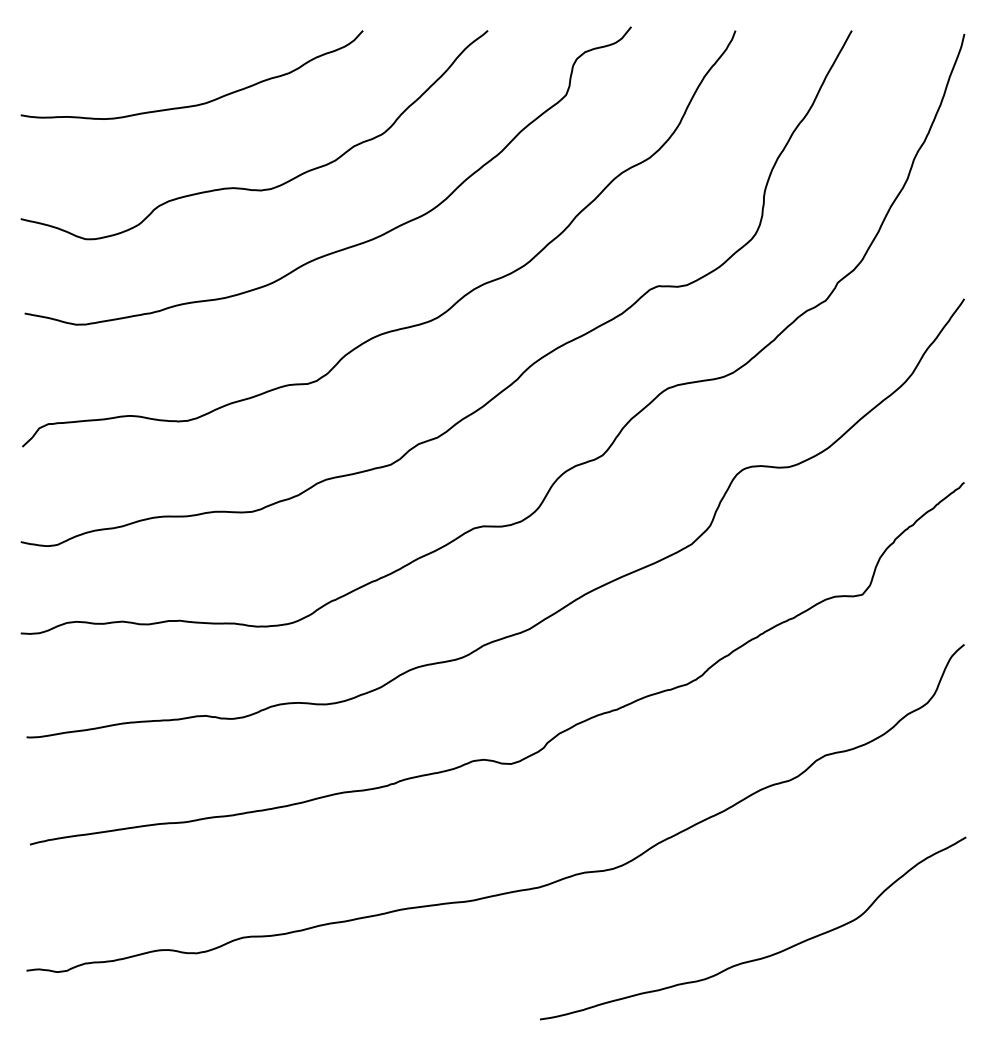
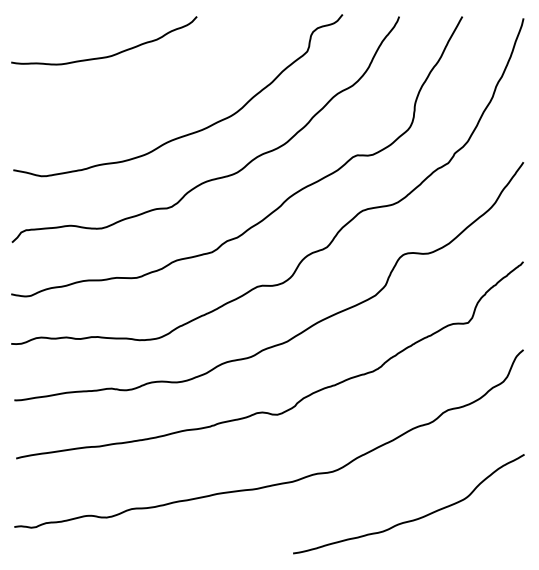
curve: (247, 187) -> (134, 101), removed

